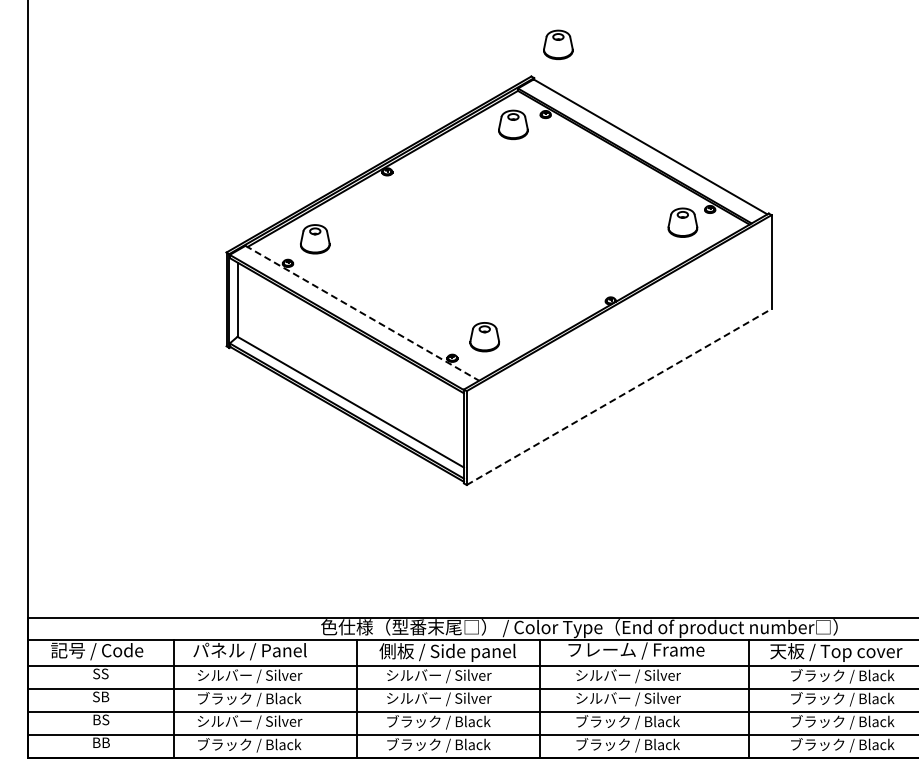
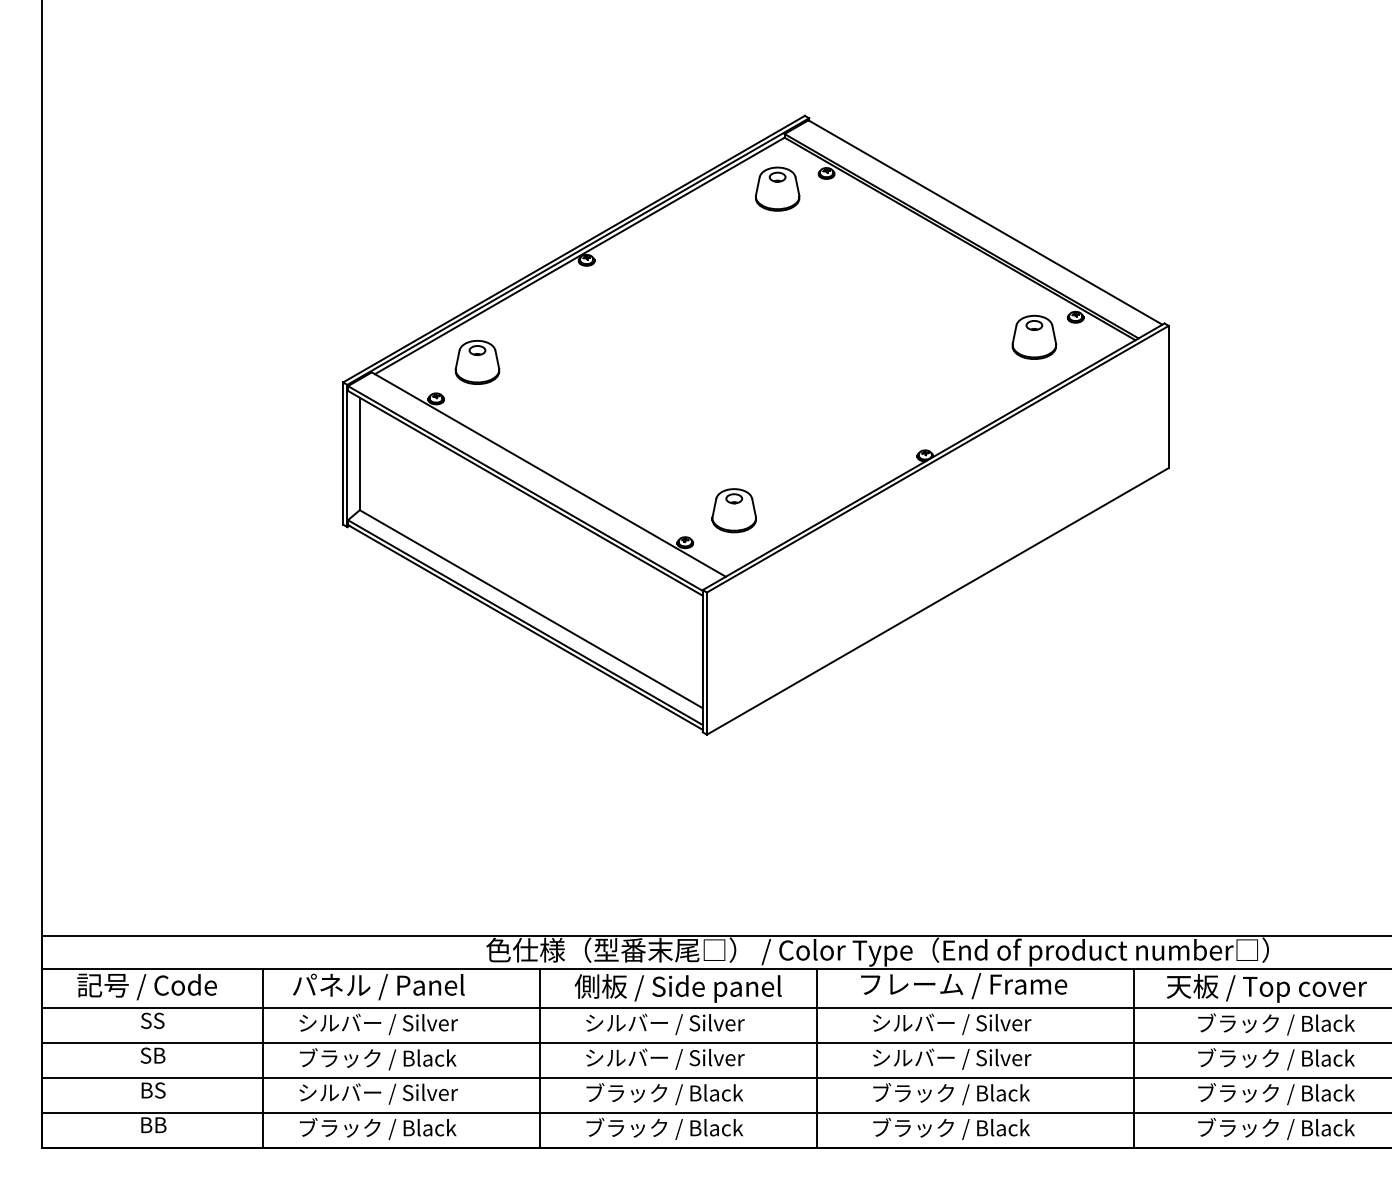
part: (558, 44) -> (845, 67), removed
line: (362, 313) -> (549, 474), dashed -> solid
line: (619, 397) -> (938, 602), dashed -> solid

